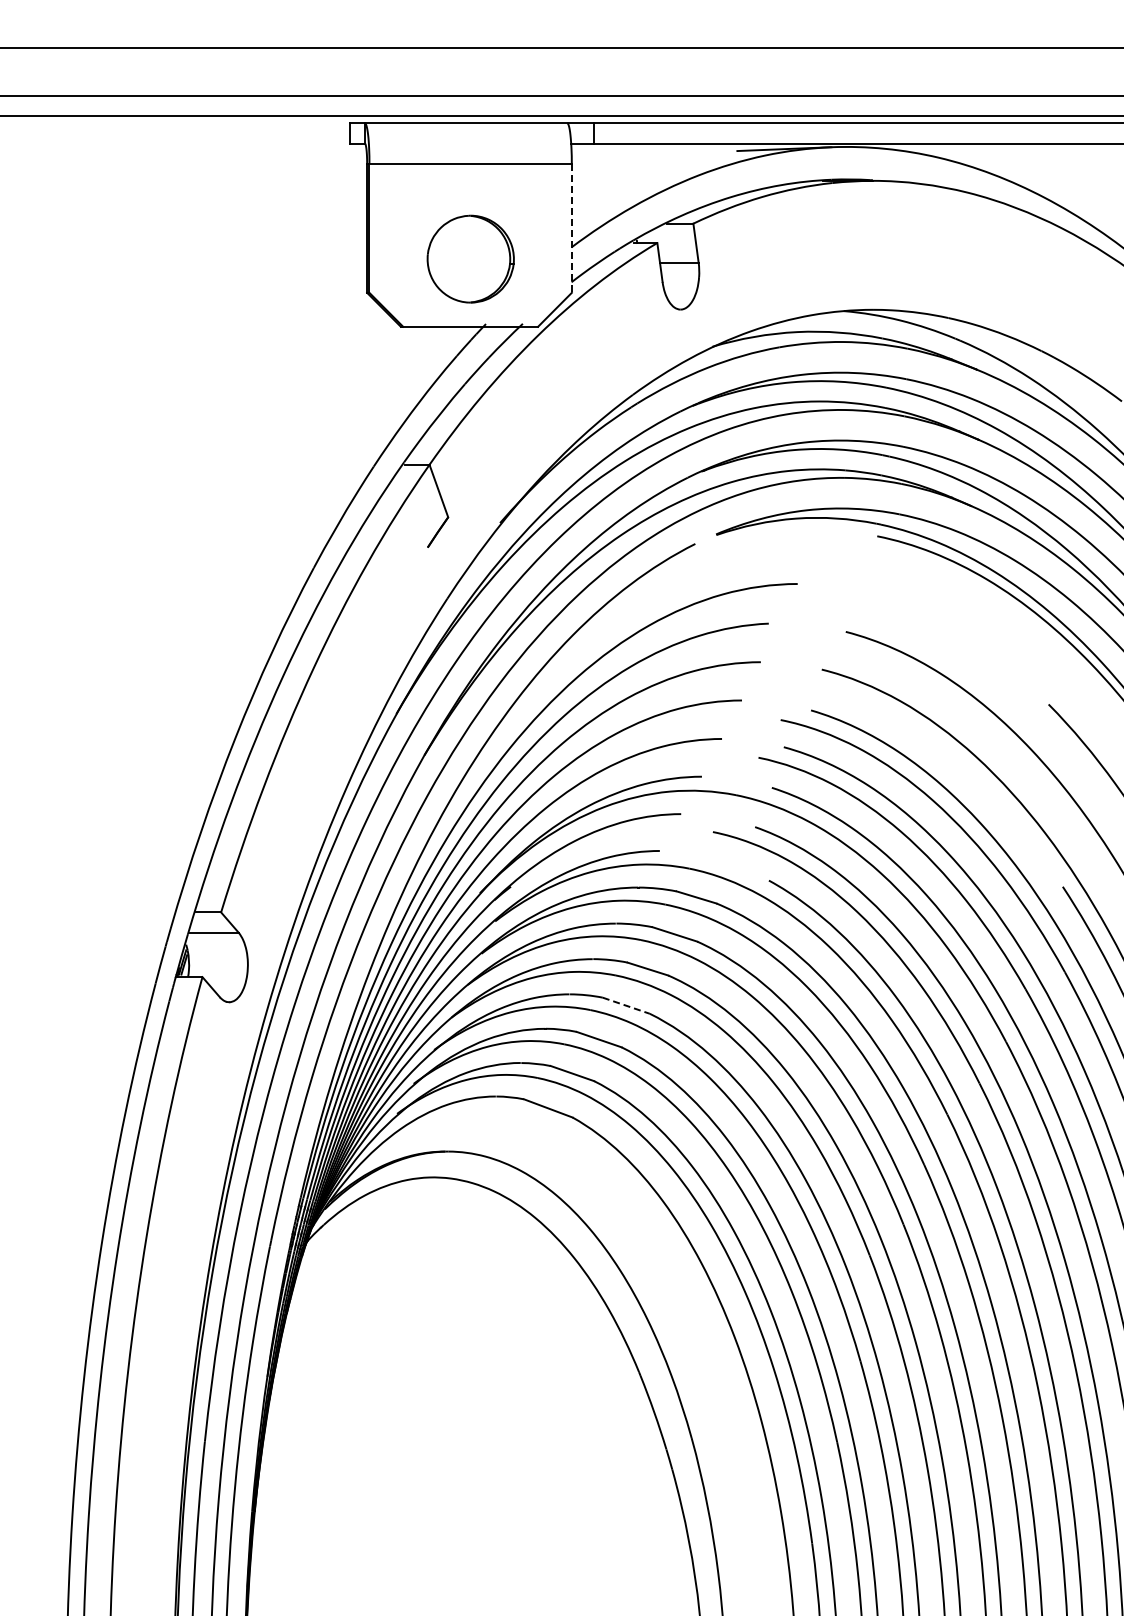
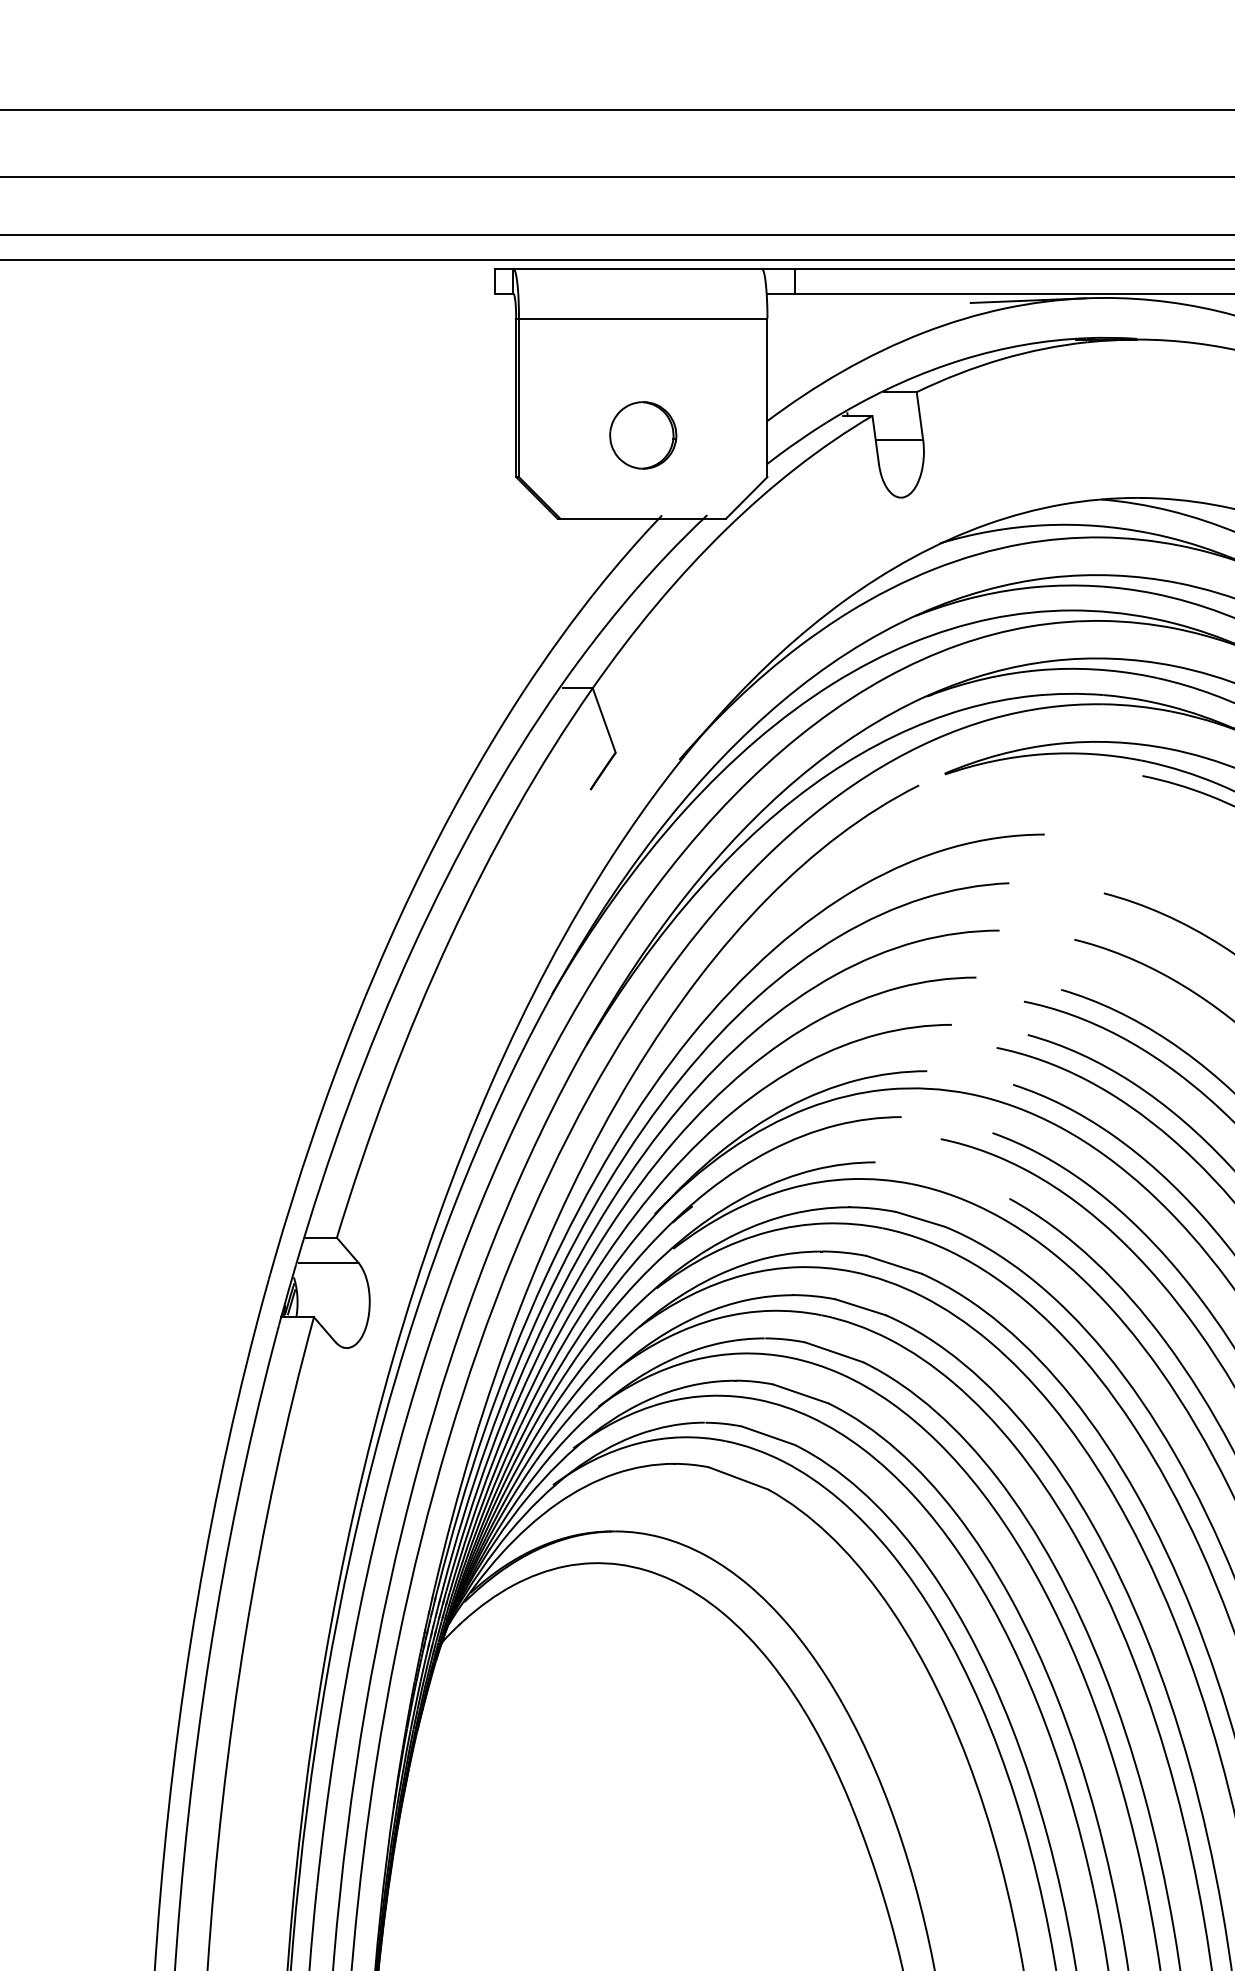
line: (571, 228) -> (767, 398), dashed -> solid
part: (470, 258) -> (643, 434), size x0.62
line: (626, 1005) -> (834, 1352), dashed -> solid

